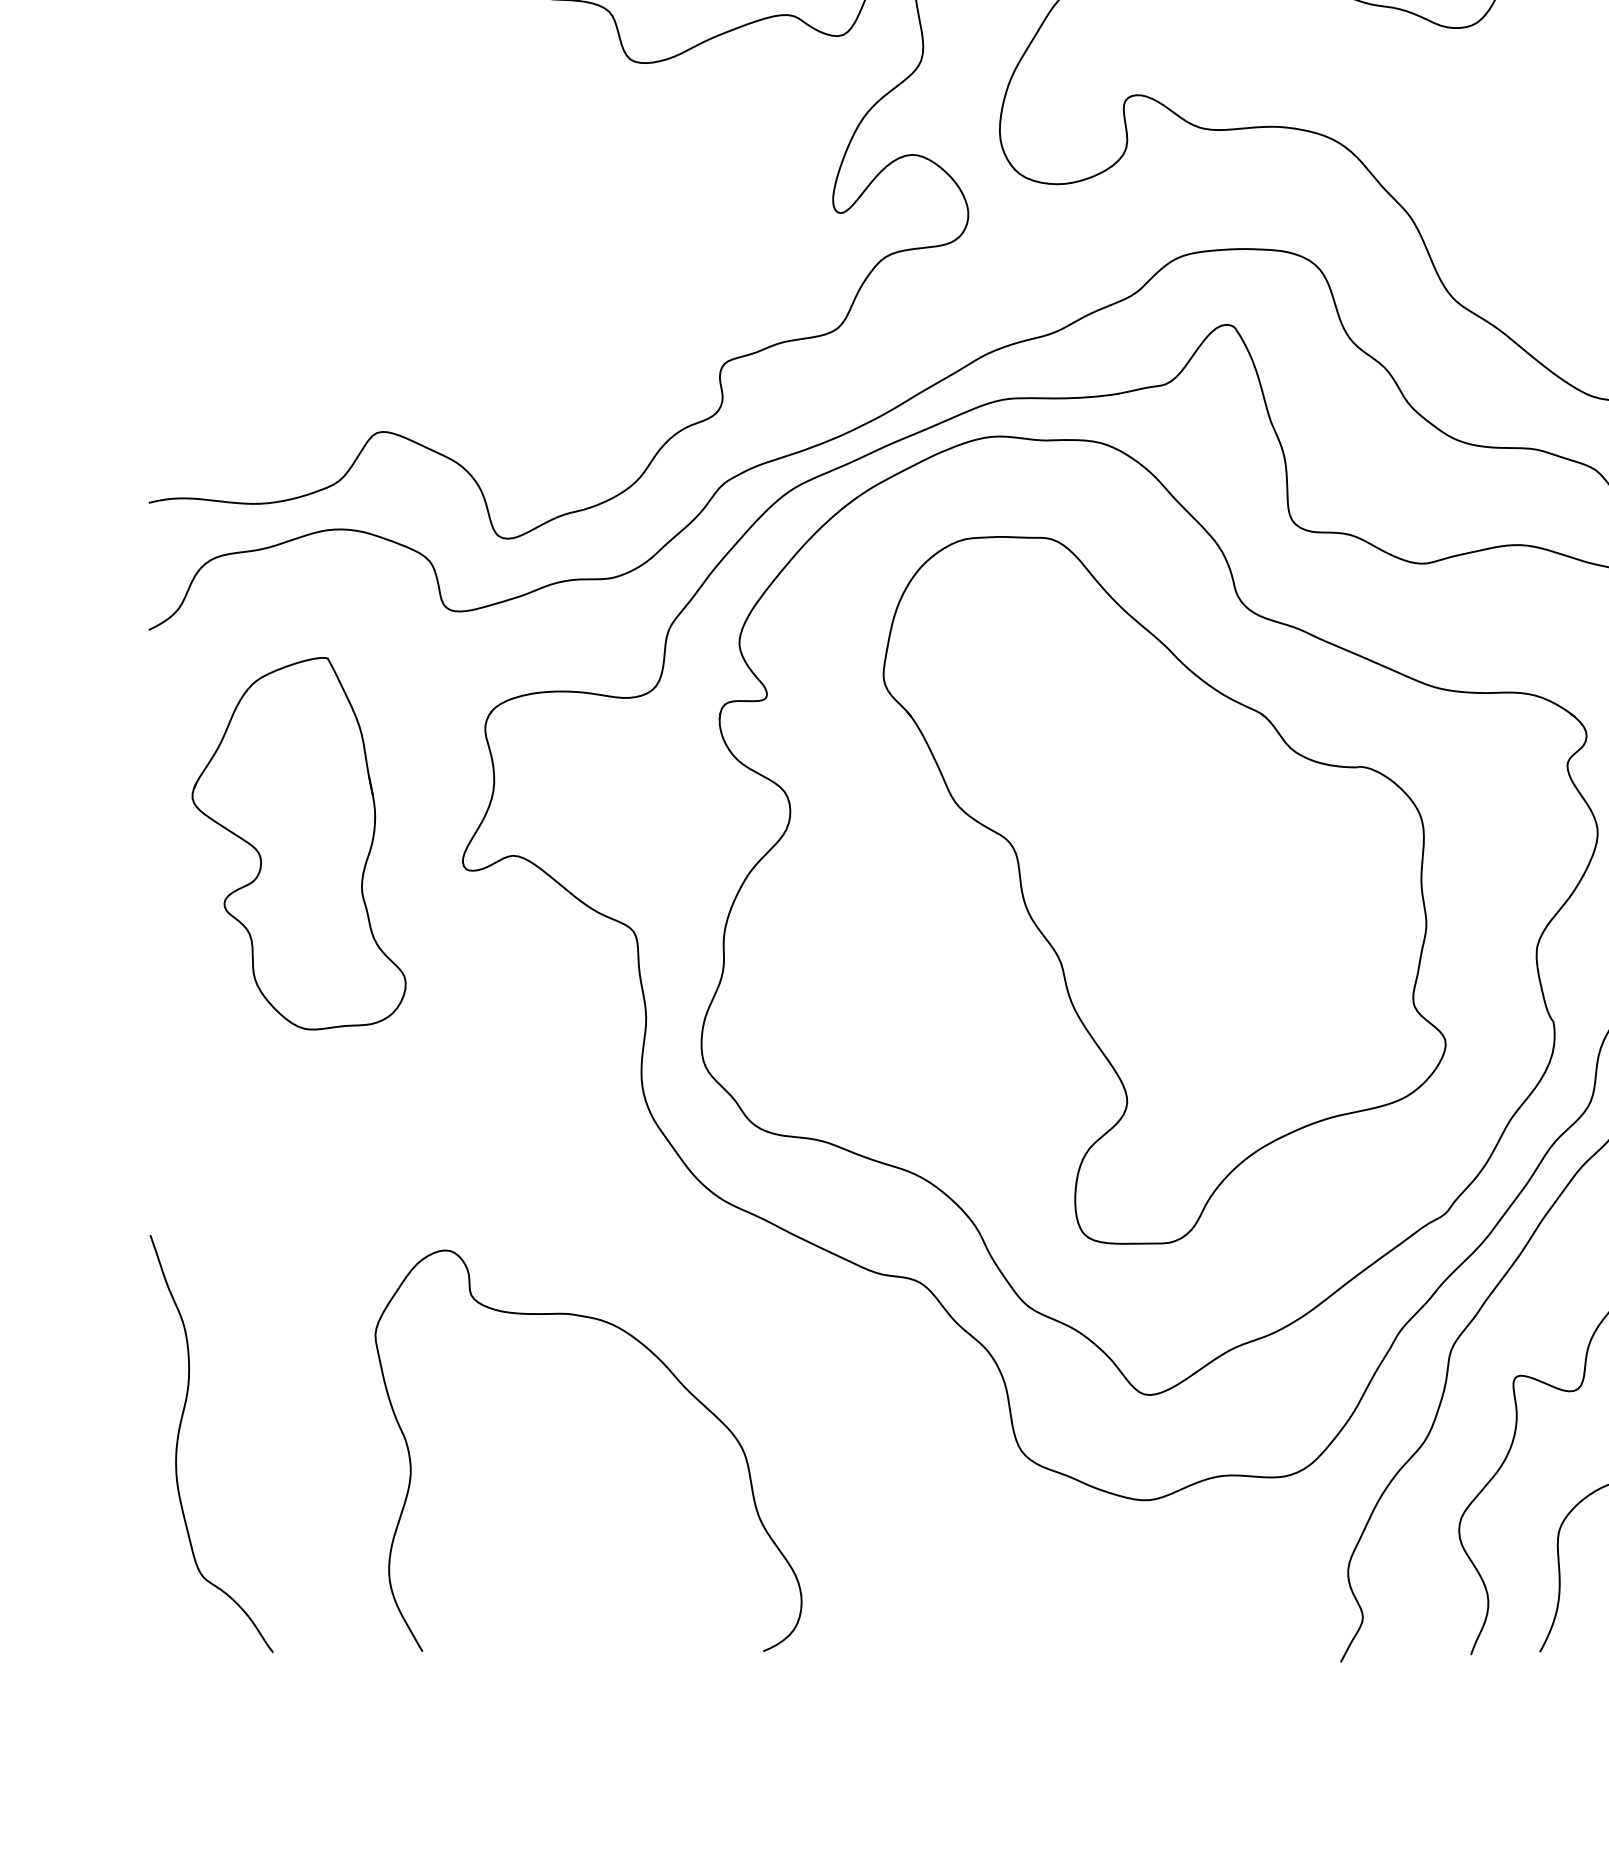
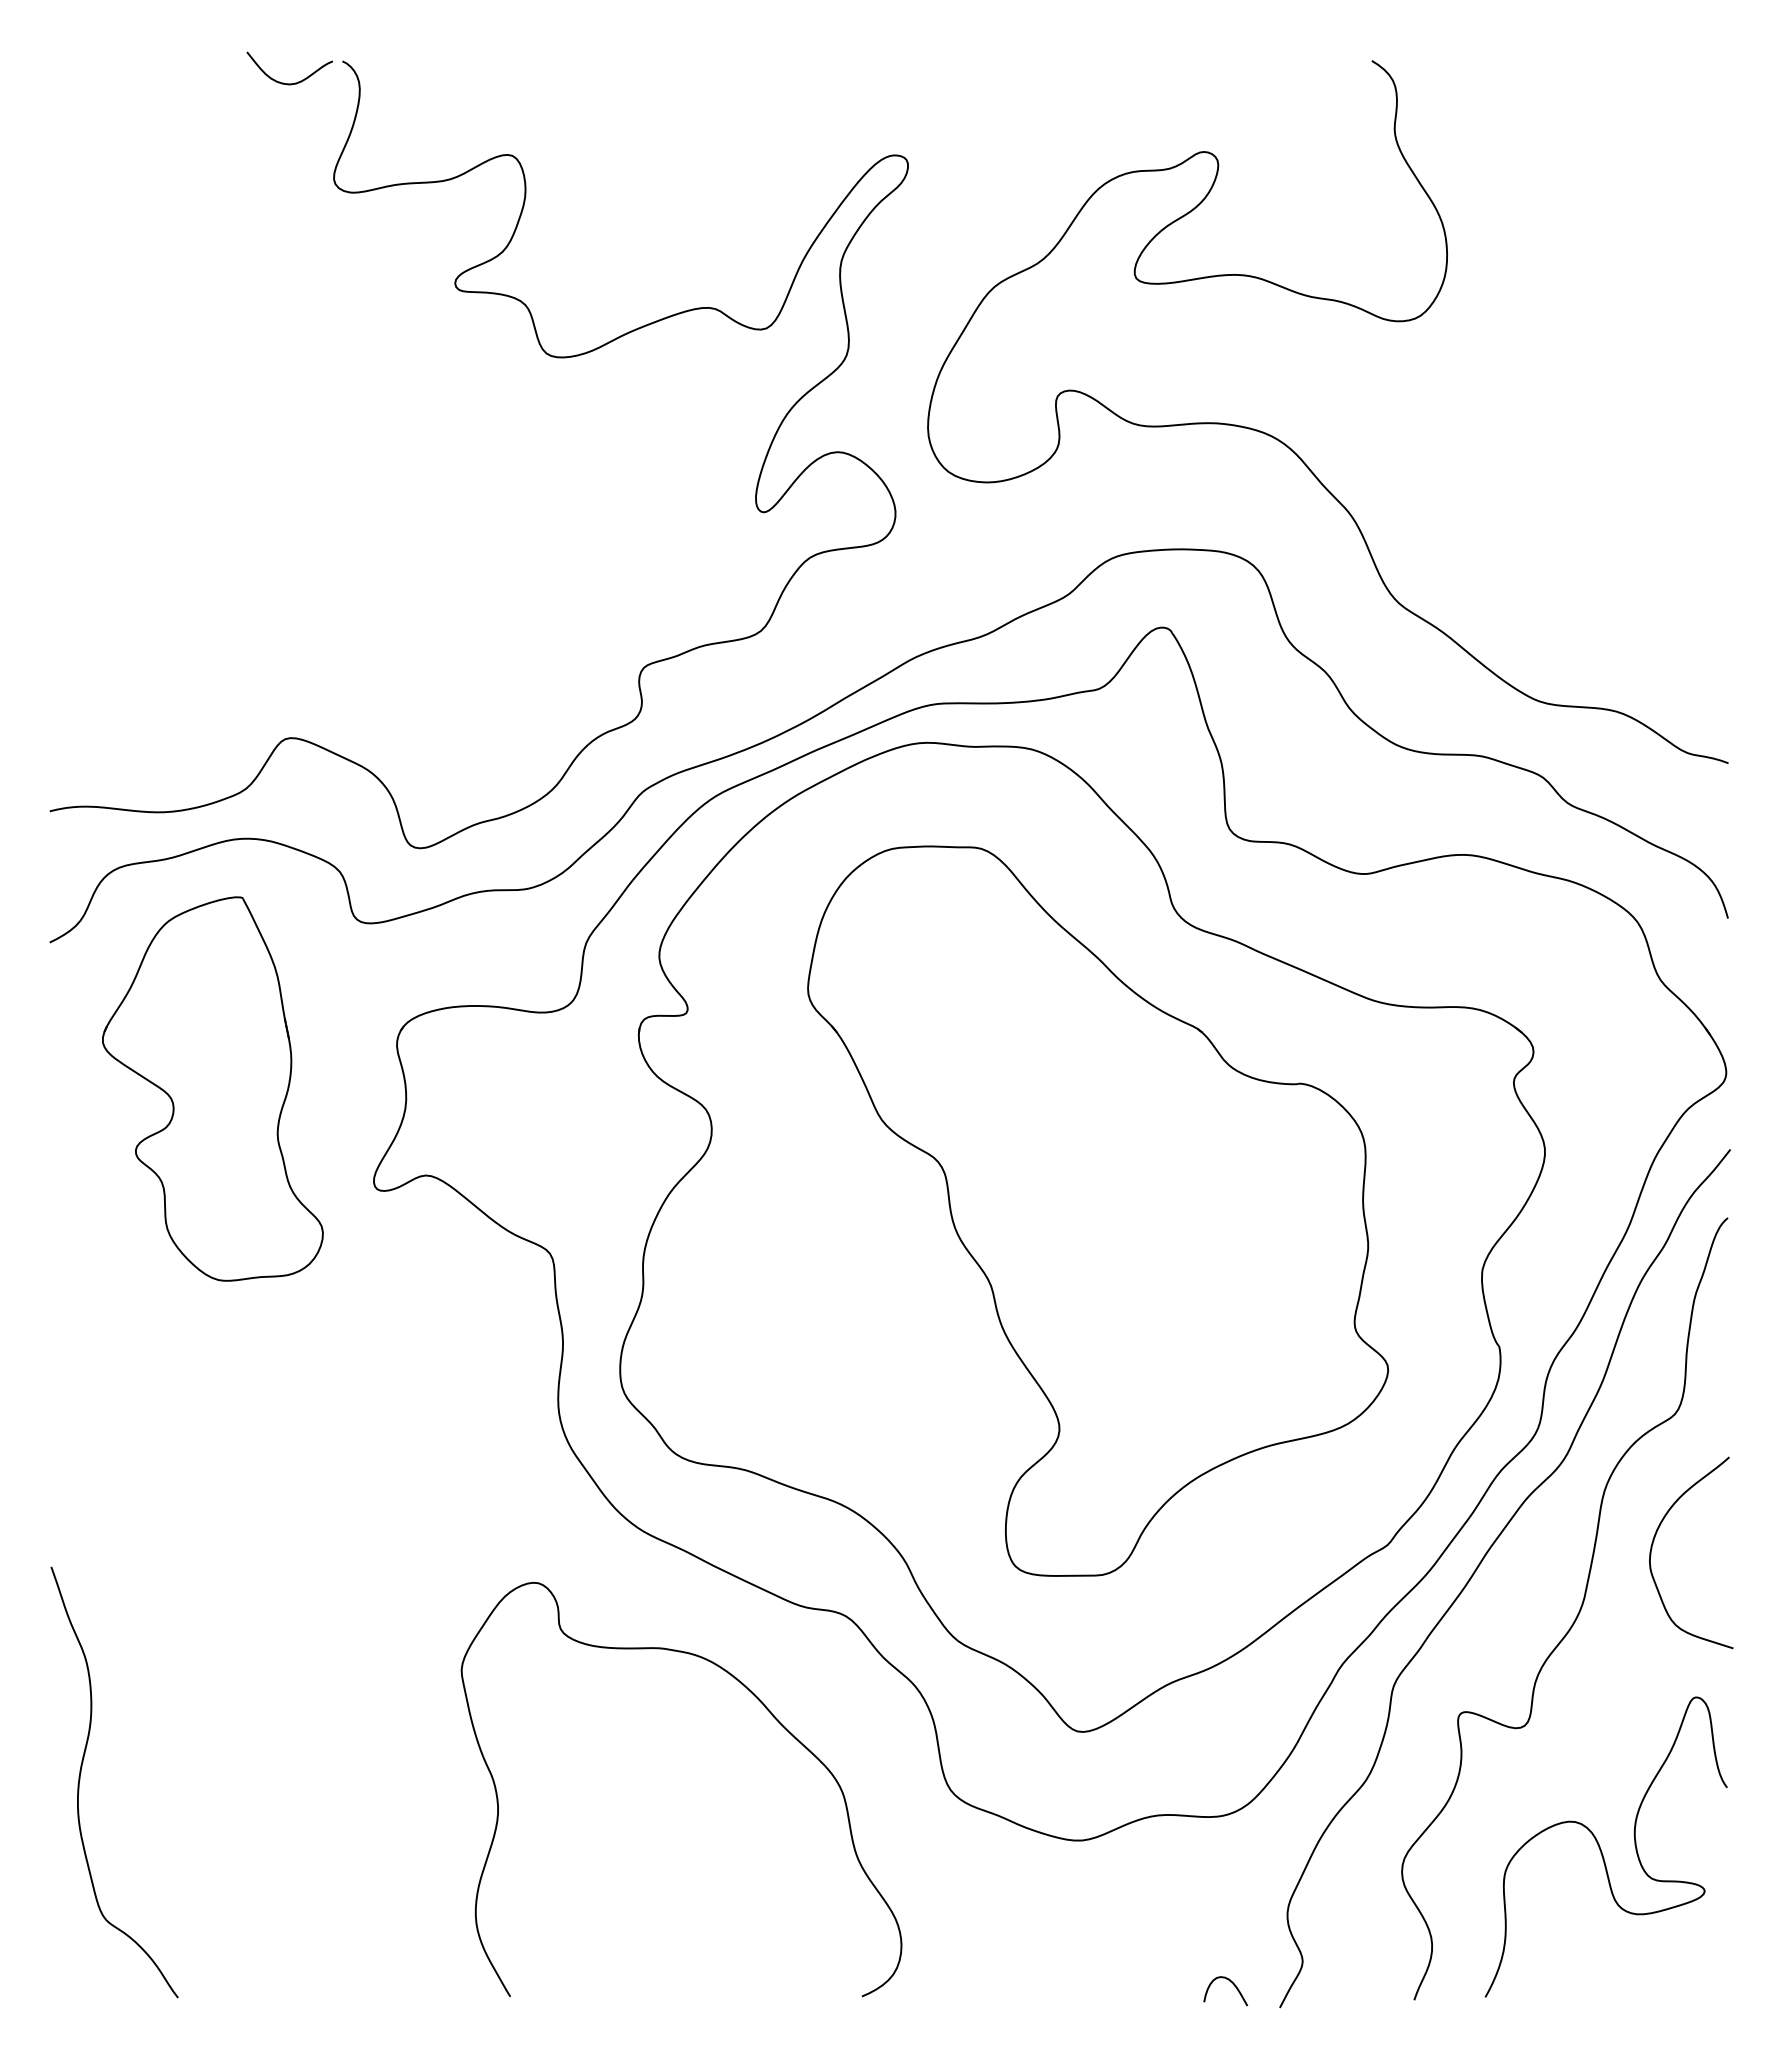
part: (298, 843) -> (212, 1088), moved
curve: (675, 1379) -> (771, 1715), moved
curve: (1295, 1640) -> (1233, 1985), added

